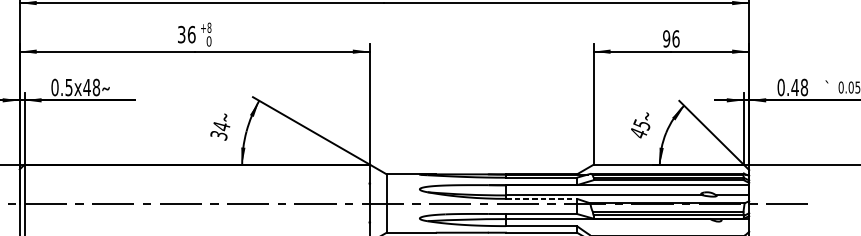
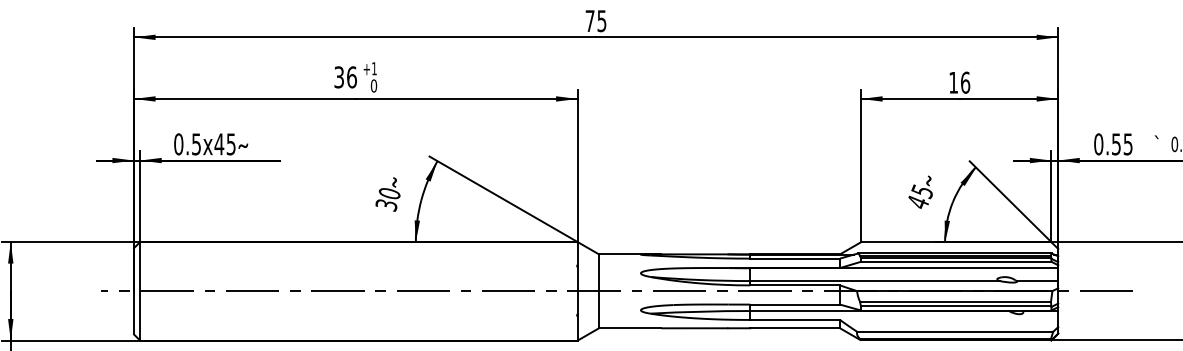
text: (209, 27) -> (374, 68), +8 -> +1
text: (666, 38) -> (953, 82), 96 -> 16
text: (95, 87) -> (230, 144), 0.5x48 -> 0.5x45
text: (799, 87) -> (1121, 144), 0.48 -> 0.55
text: (221, 126) -> (389, 193), 34 -> 30
line: (541, 198) -> (795, 285), dashed -> solid

